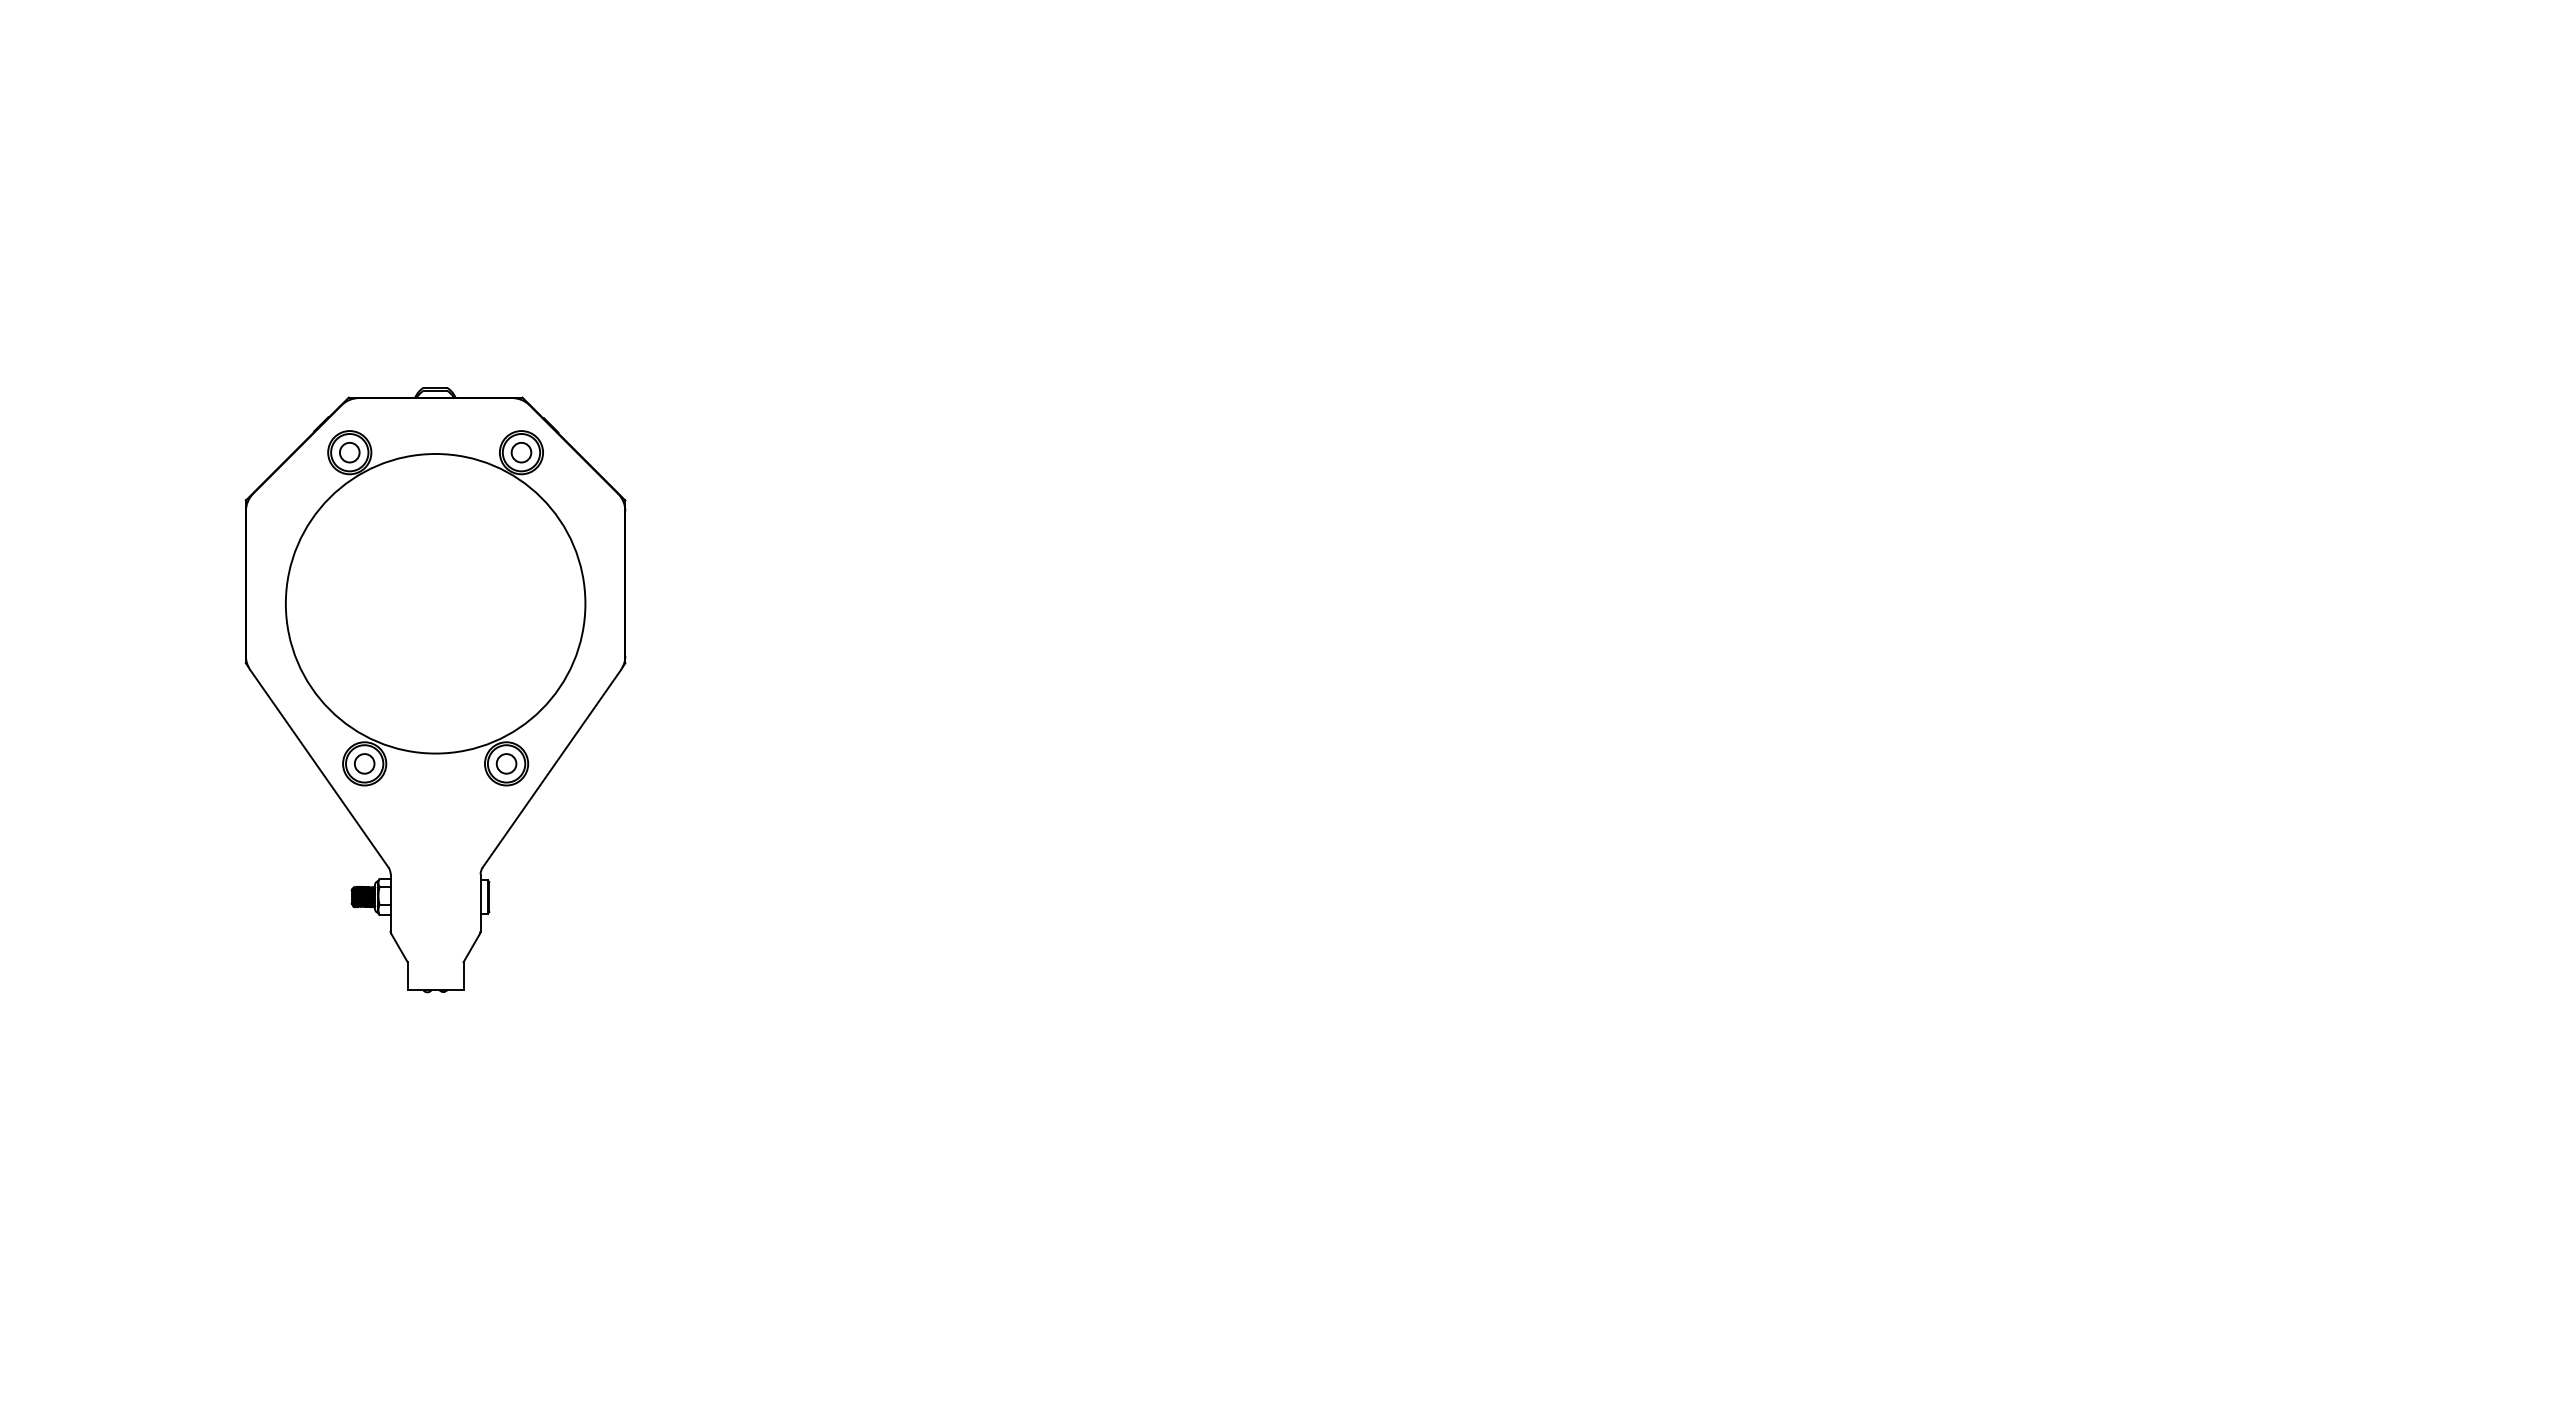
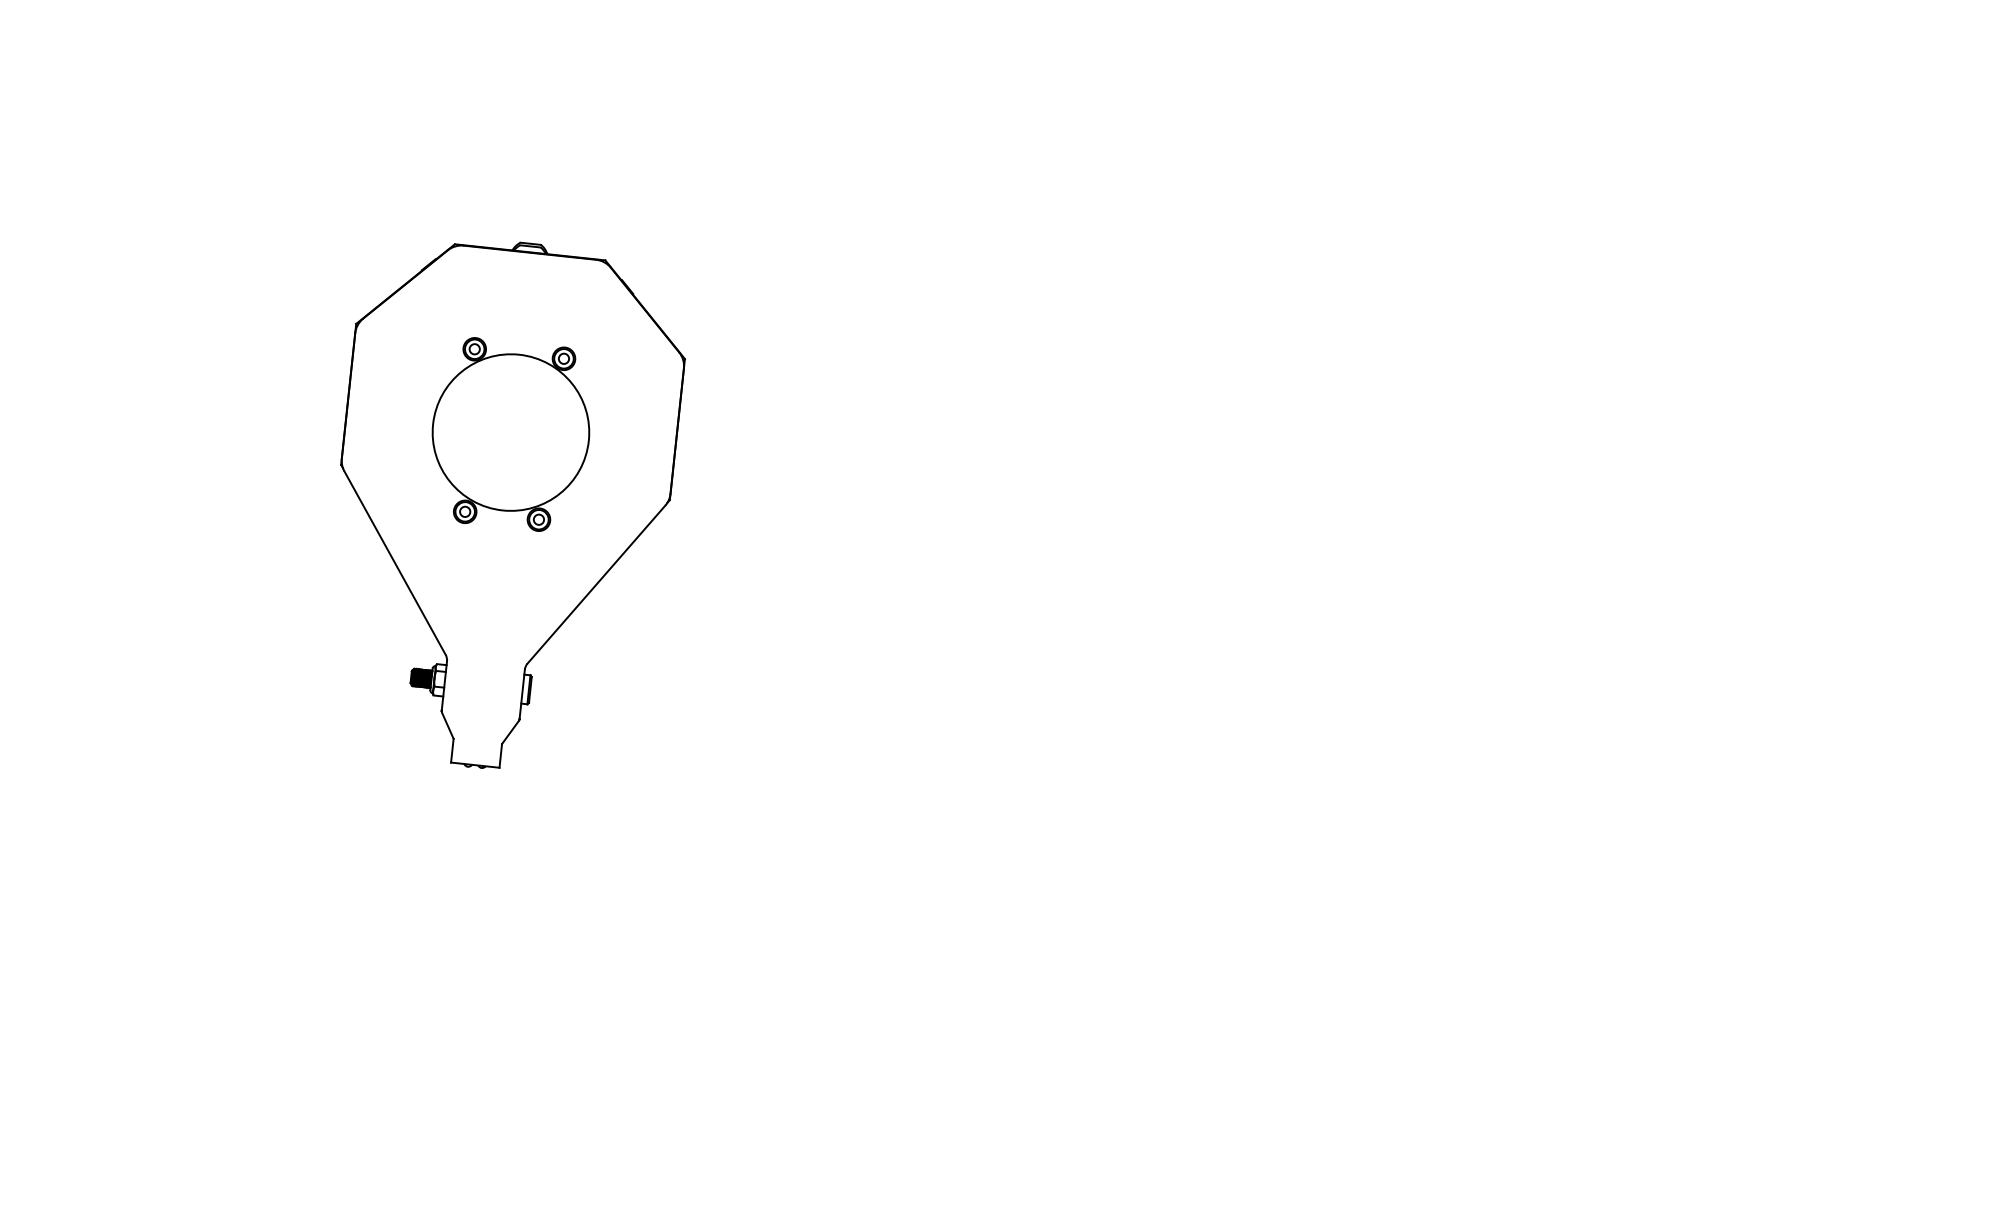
part: (435, 608) -> (510, 435), size x0.6

